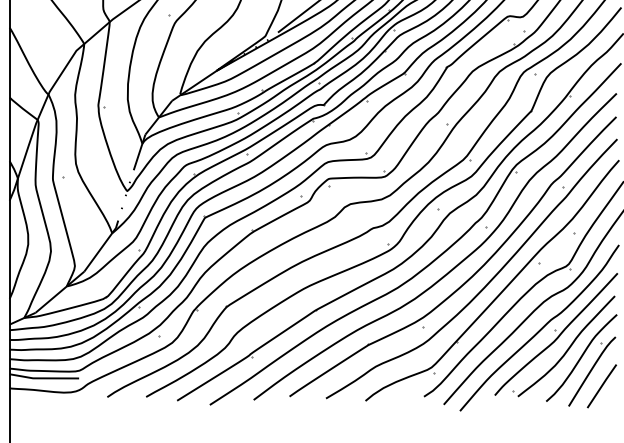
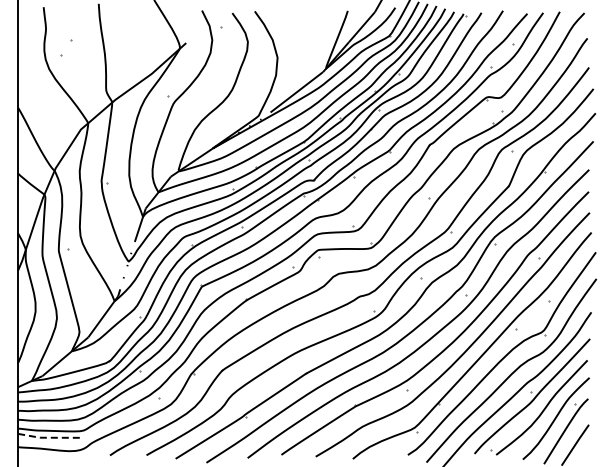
line: (43, 378) -> (49, 437), solid -> dashed

